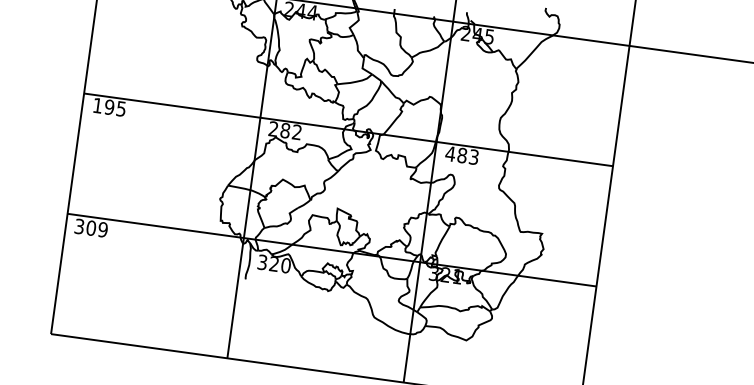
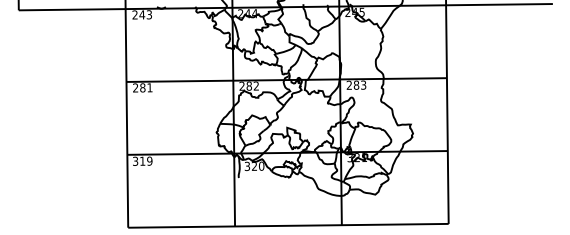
text: (109, 106) -> (142, 87), 195 -> 281
text: (450, 152) -> (349, 84), 483 -> 283
text: (91, 226) -> (142, 160), 309 -> 319

